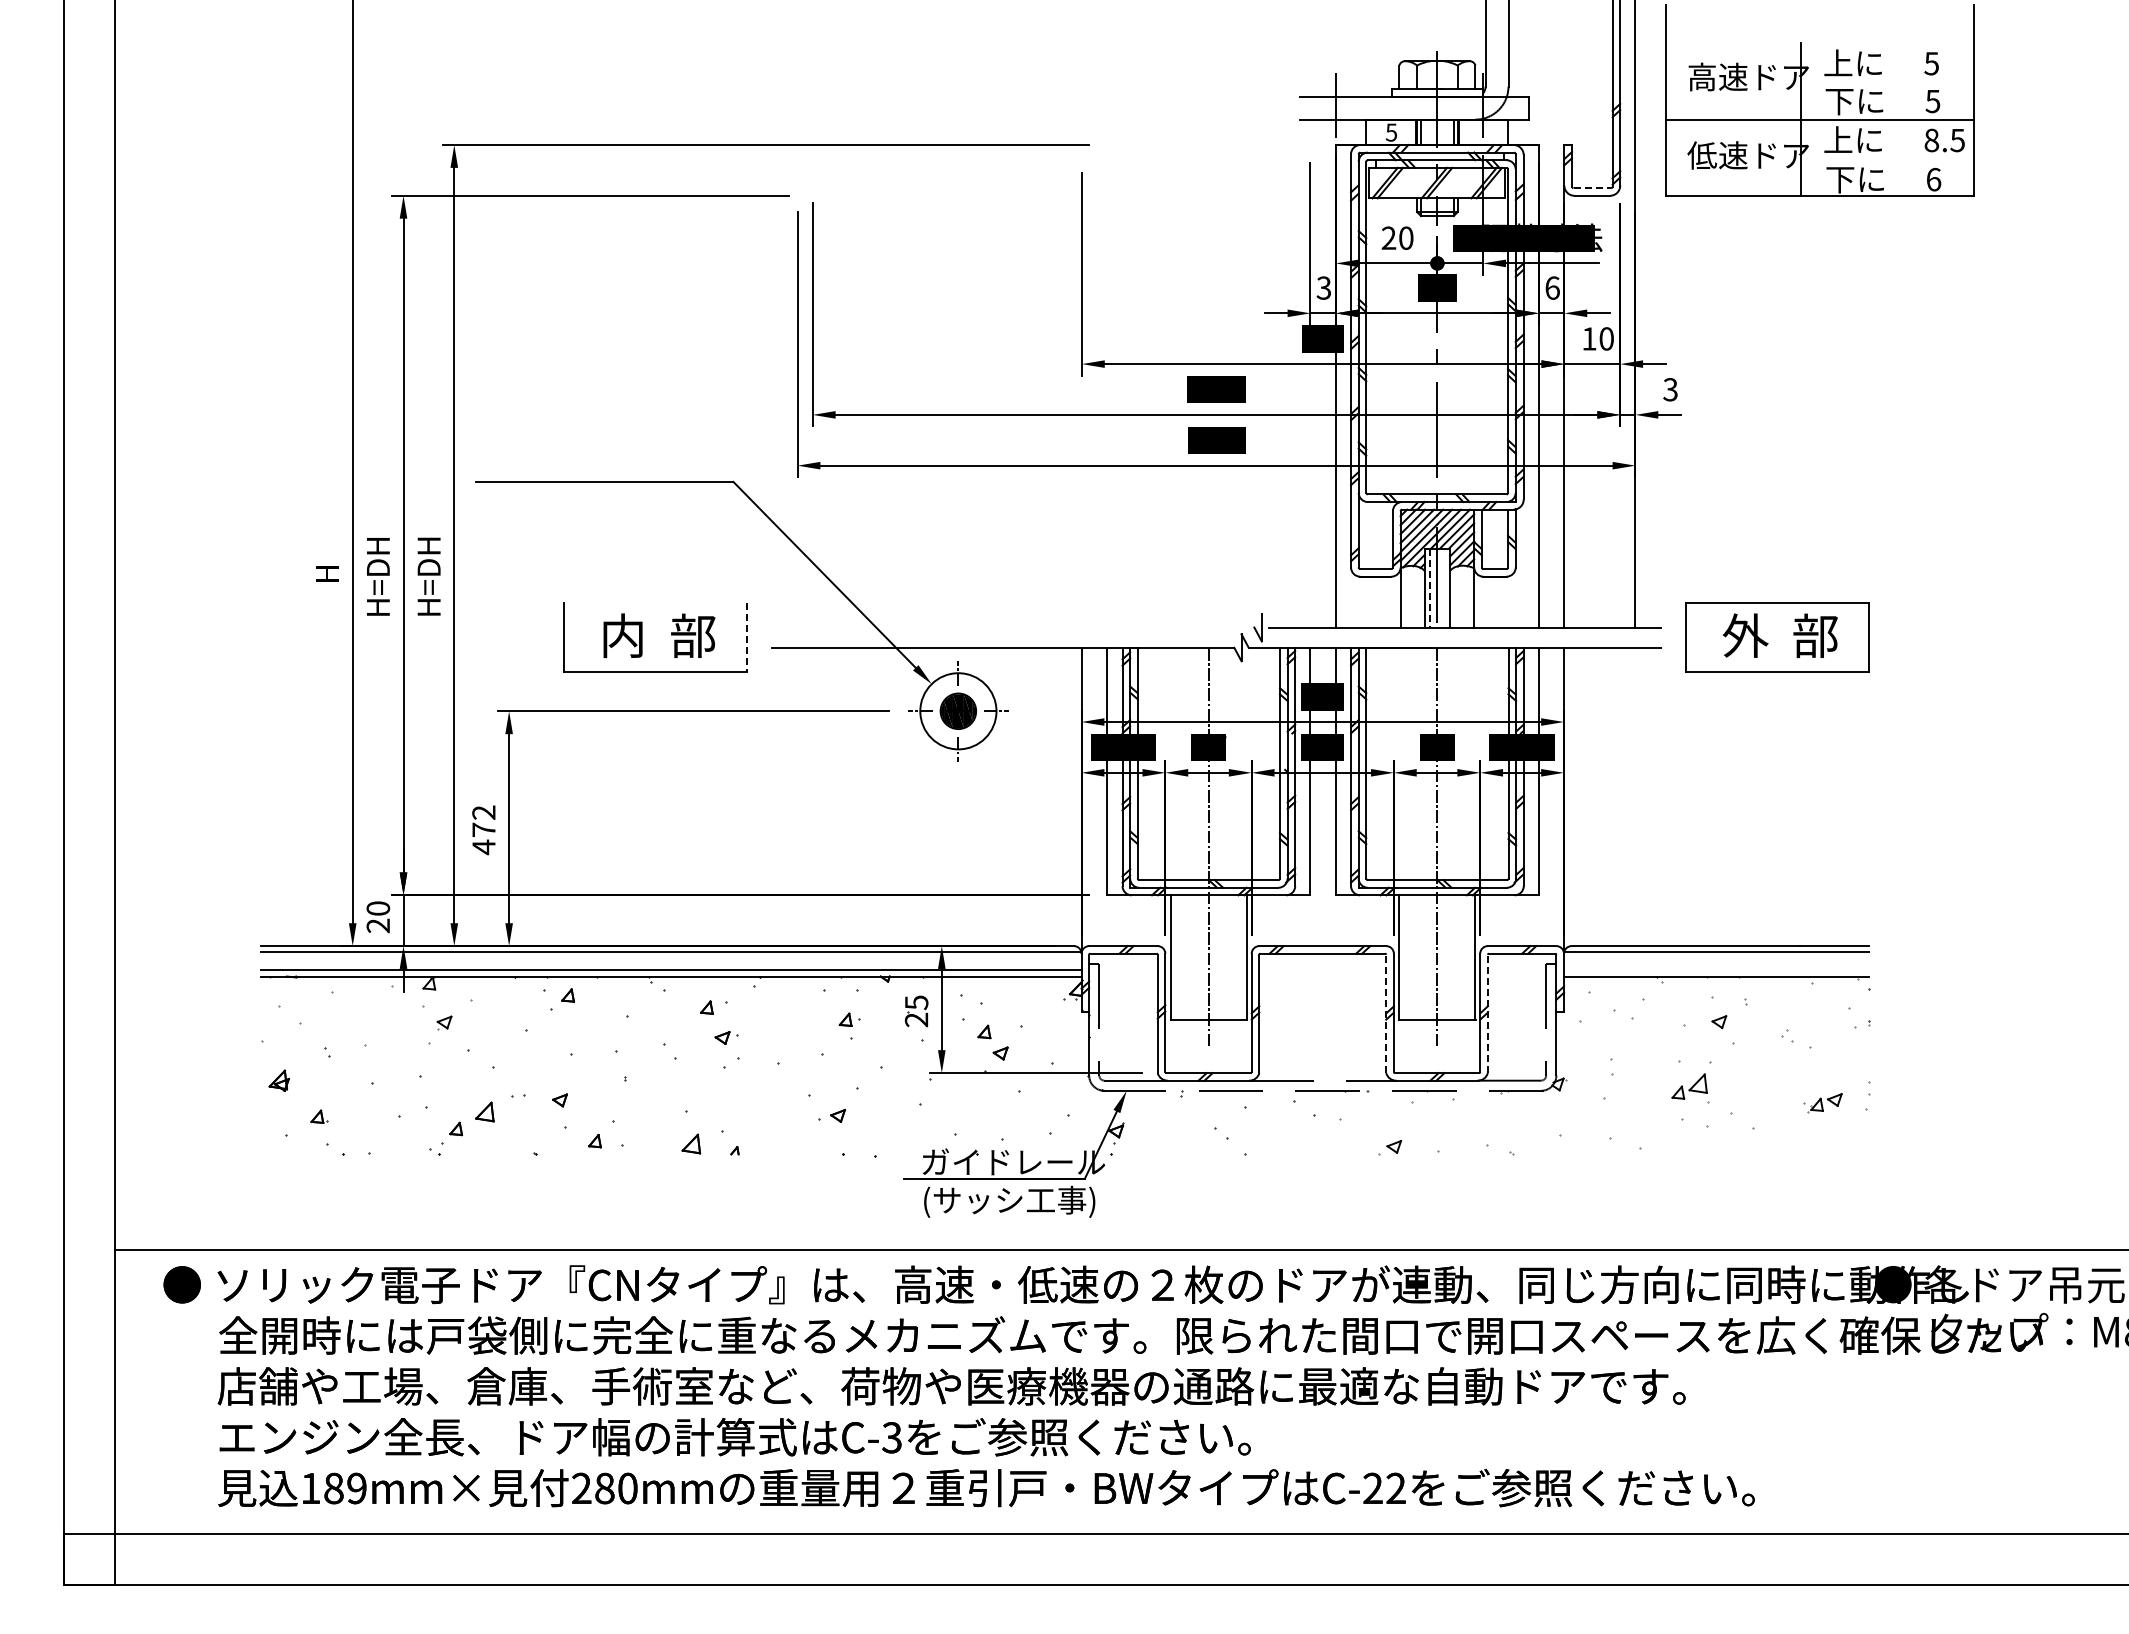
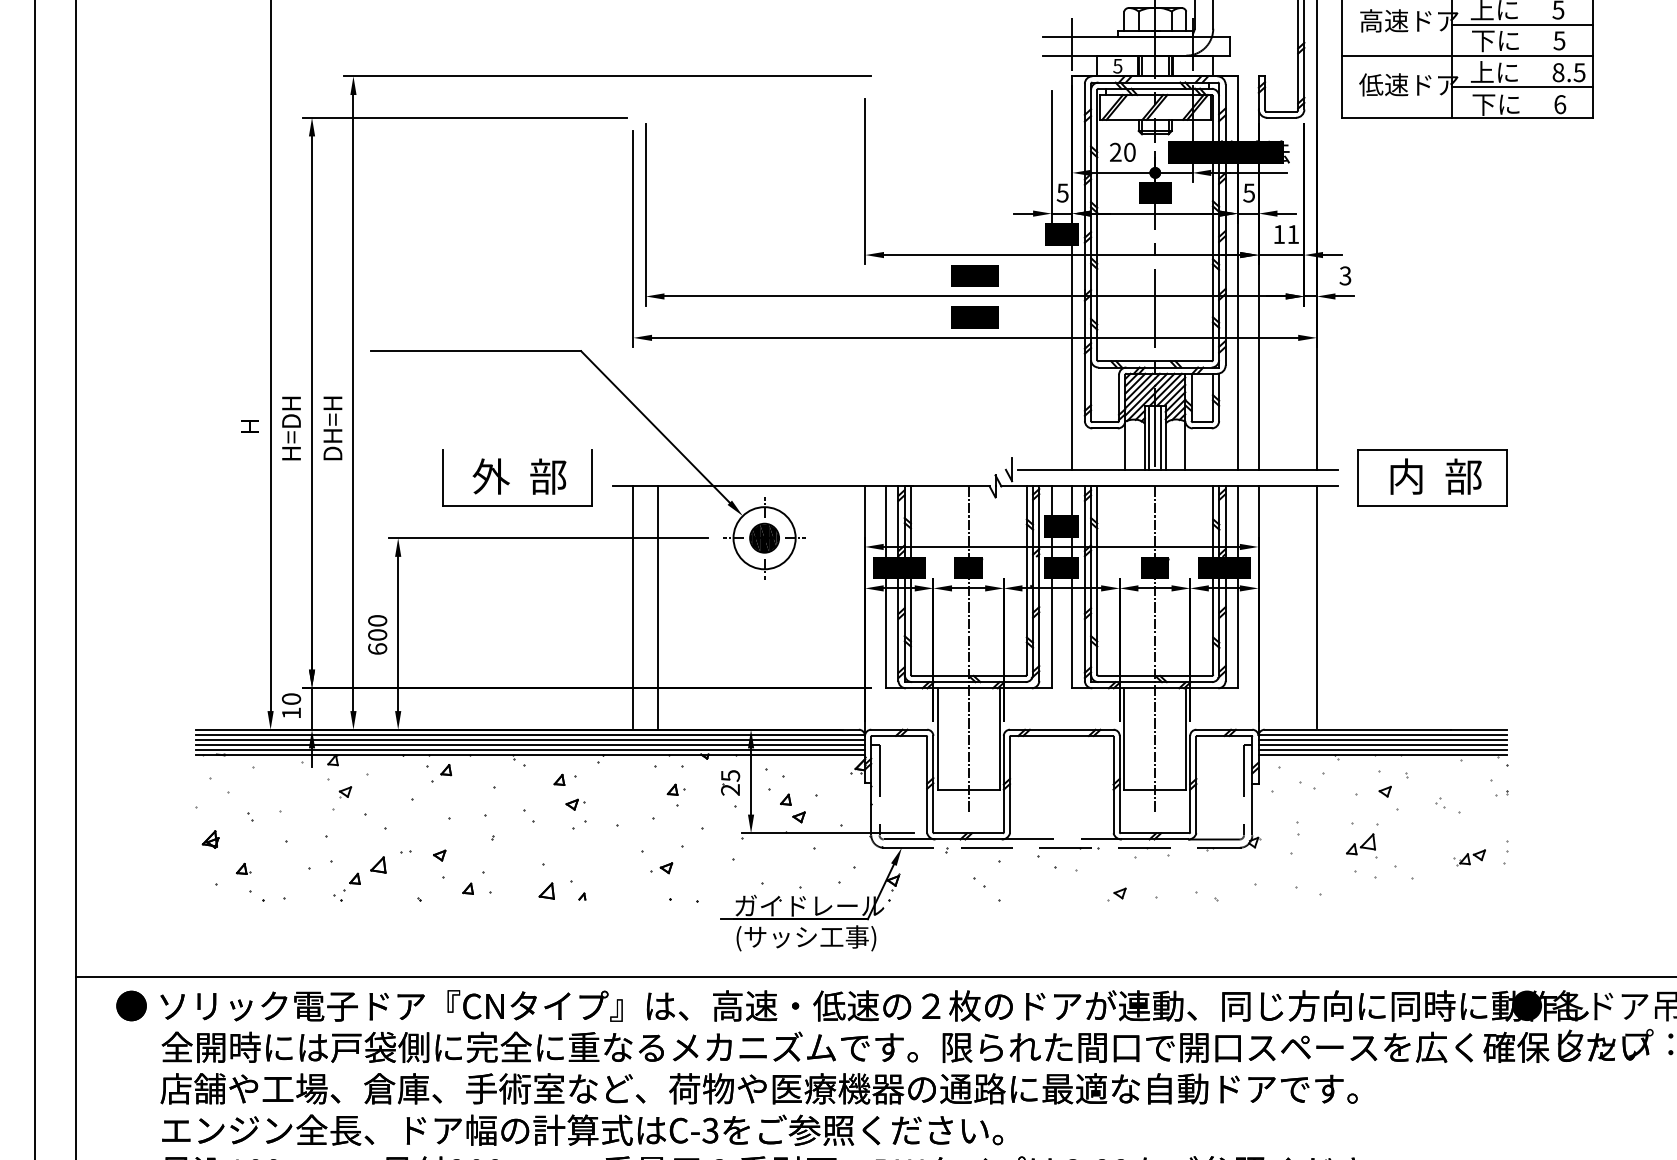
line: (1887, 81) -> (1522, 24), added
line: (1887, 157) -> (1522, 86), added
line: (1592, 188) -> (1281, 111), dashed -> solid
text: (1324, 287) -> (1063, 192), 3 -> 5
text: (1552, 287) -> (1249, 192), 6 -> 5
text: (1606, 338) -> (1293, 234), 10 -> 11
text: (428, 585) -> (332, 435), H=DH -> DH=H
line: (1445, 587) -> (1161, 437), added
line: (1429, 588) -> (1148, 438), dashed -> solid
text: (623, 635) -> (491, 476), 内  部 -> 外  部
text: (1745, 635) -> (1406, 476), 外  部 -> 内  部
line: (746, 638) -> (591, 478), dashed -> solid
line: (797, 795) -> (633, 606), added
line: (828, 795) -> (658, 606), added
line: (1635, 795) -> (1316, 606), added
text: (483, 830) -> (377, 635), 472 -> 600
text: (377, 925) -> (290, 712), 20 -> 10
line: (671, 958) -> (530, 739), added
line: (1716, 958) -> (1382, 739), added
line: (671, 964) -> (530, 744), added
line: (1716, 964) -> (1382, 744), added
line: (1716, 970) -> (1382, 749), added
line: (1386, 1013) -> (1113, 784), dashed -> solid
line: (1487, 1013) -> (1196, 784), dashed -> solid

